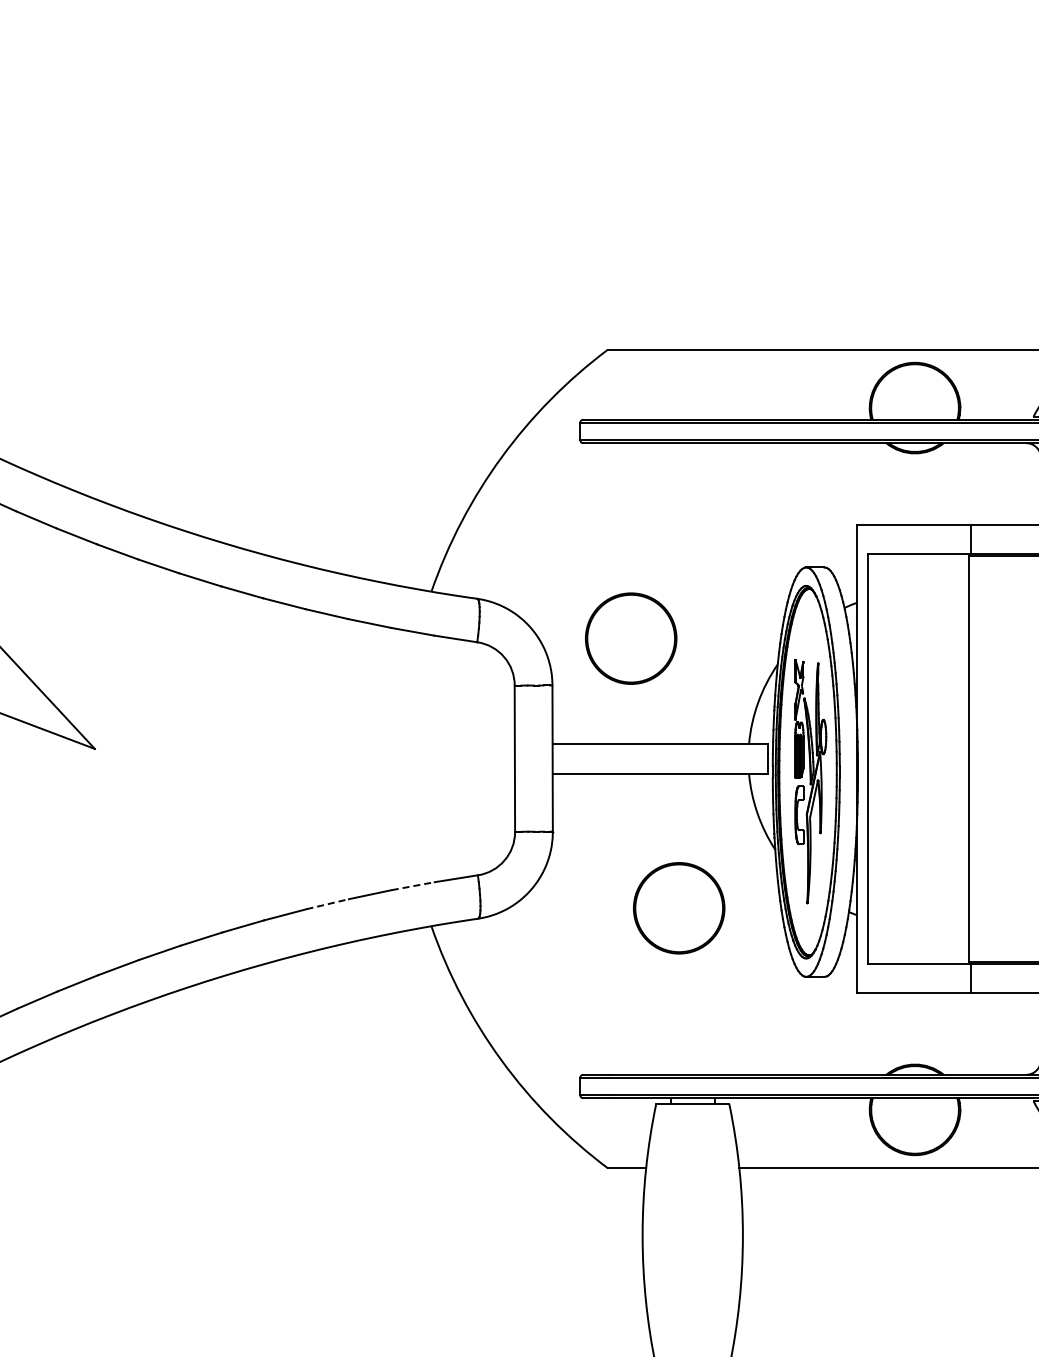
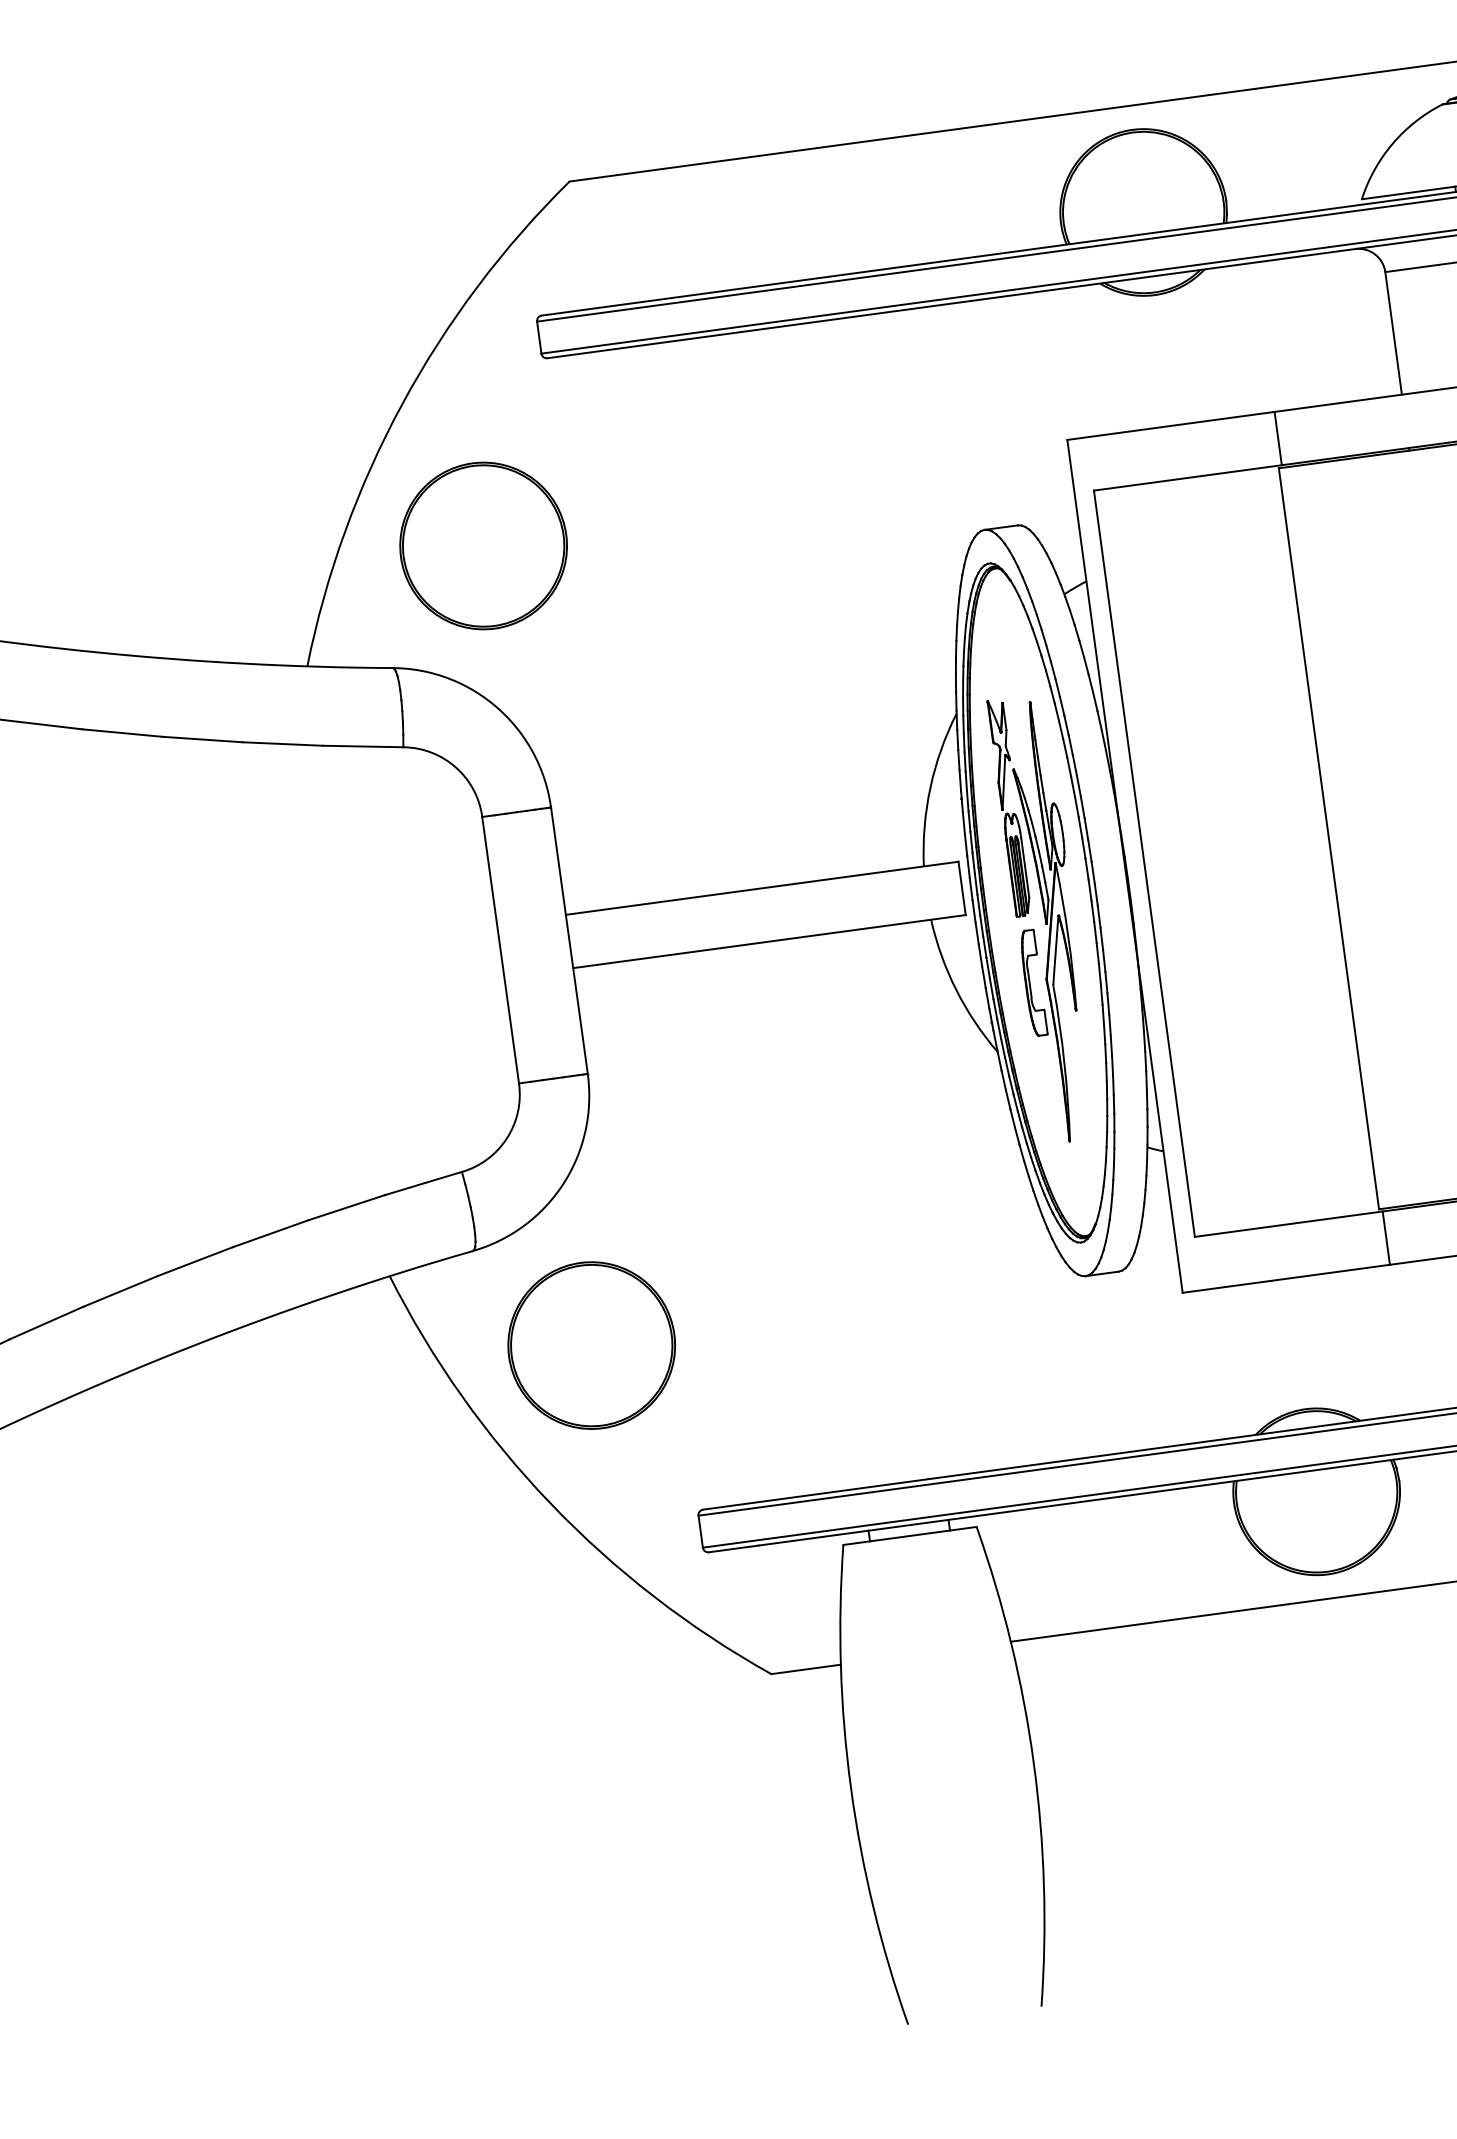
part: (631, 638) -> (484, 545), moved
line: (413, 886) -> (347, 1208), dashed -> solid
line: (327, 904) -> (194, 1262), dashed -> solid
part: (679, 908) -> (592, 1345), moved

